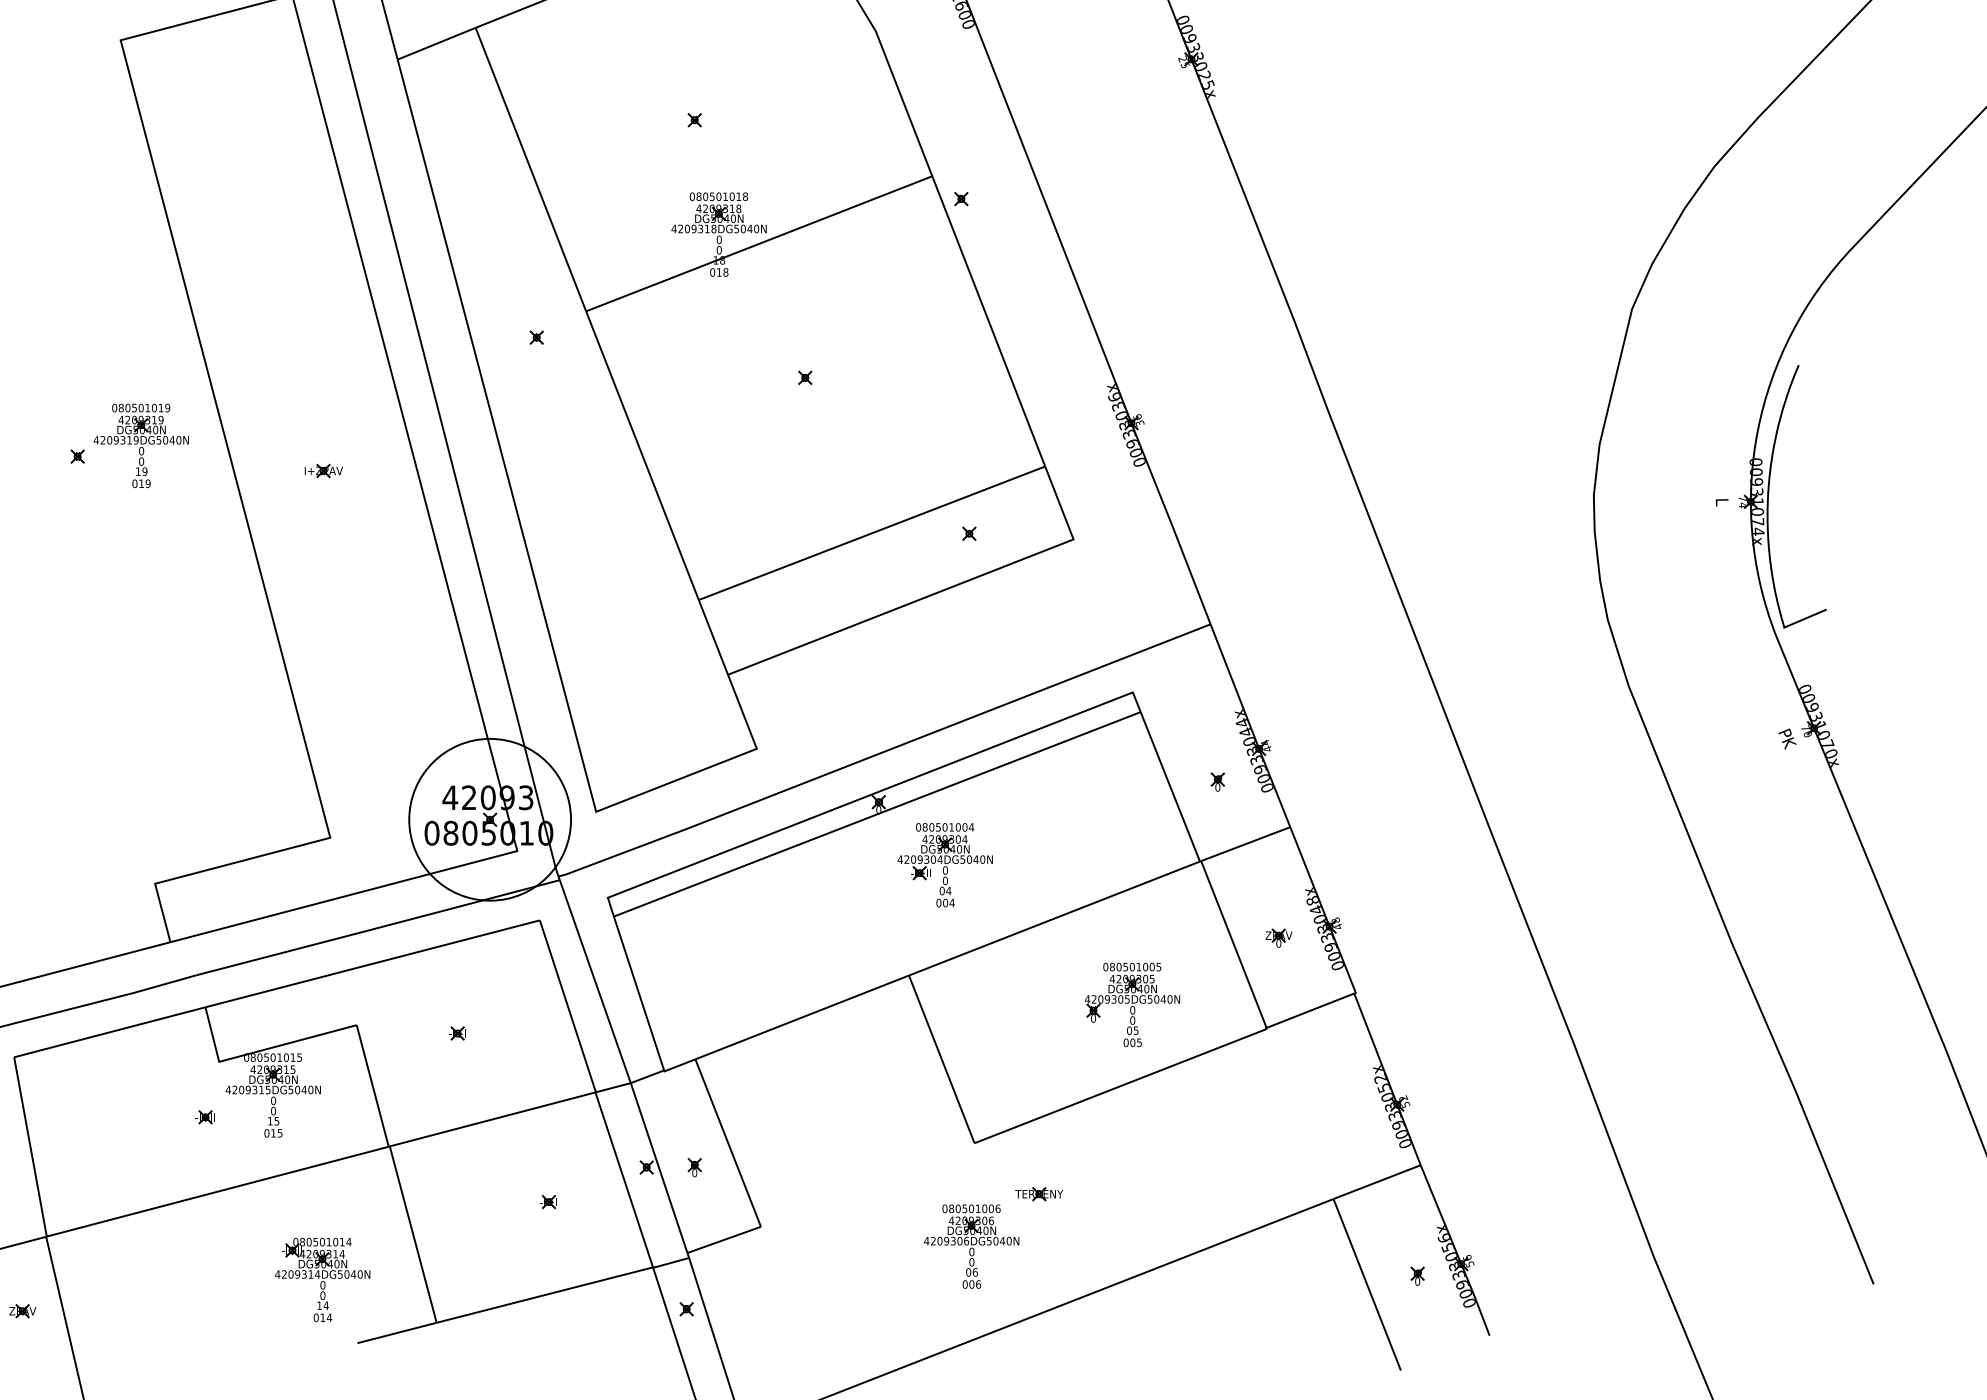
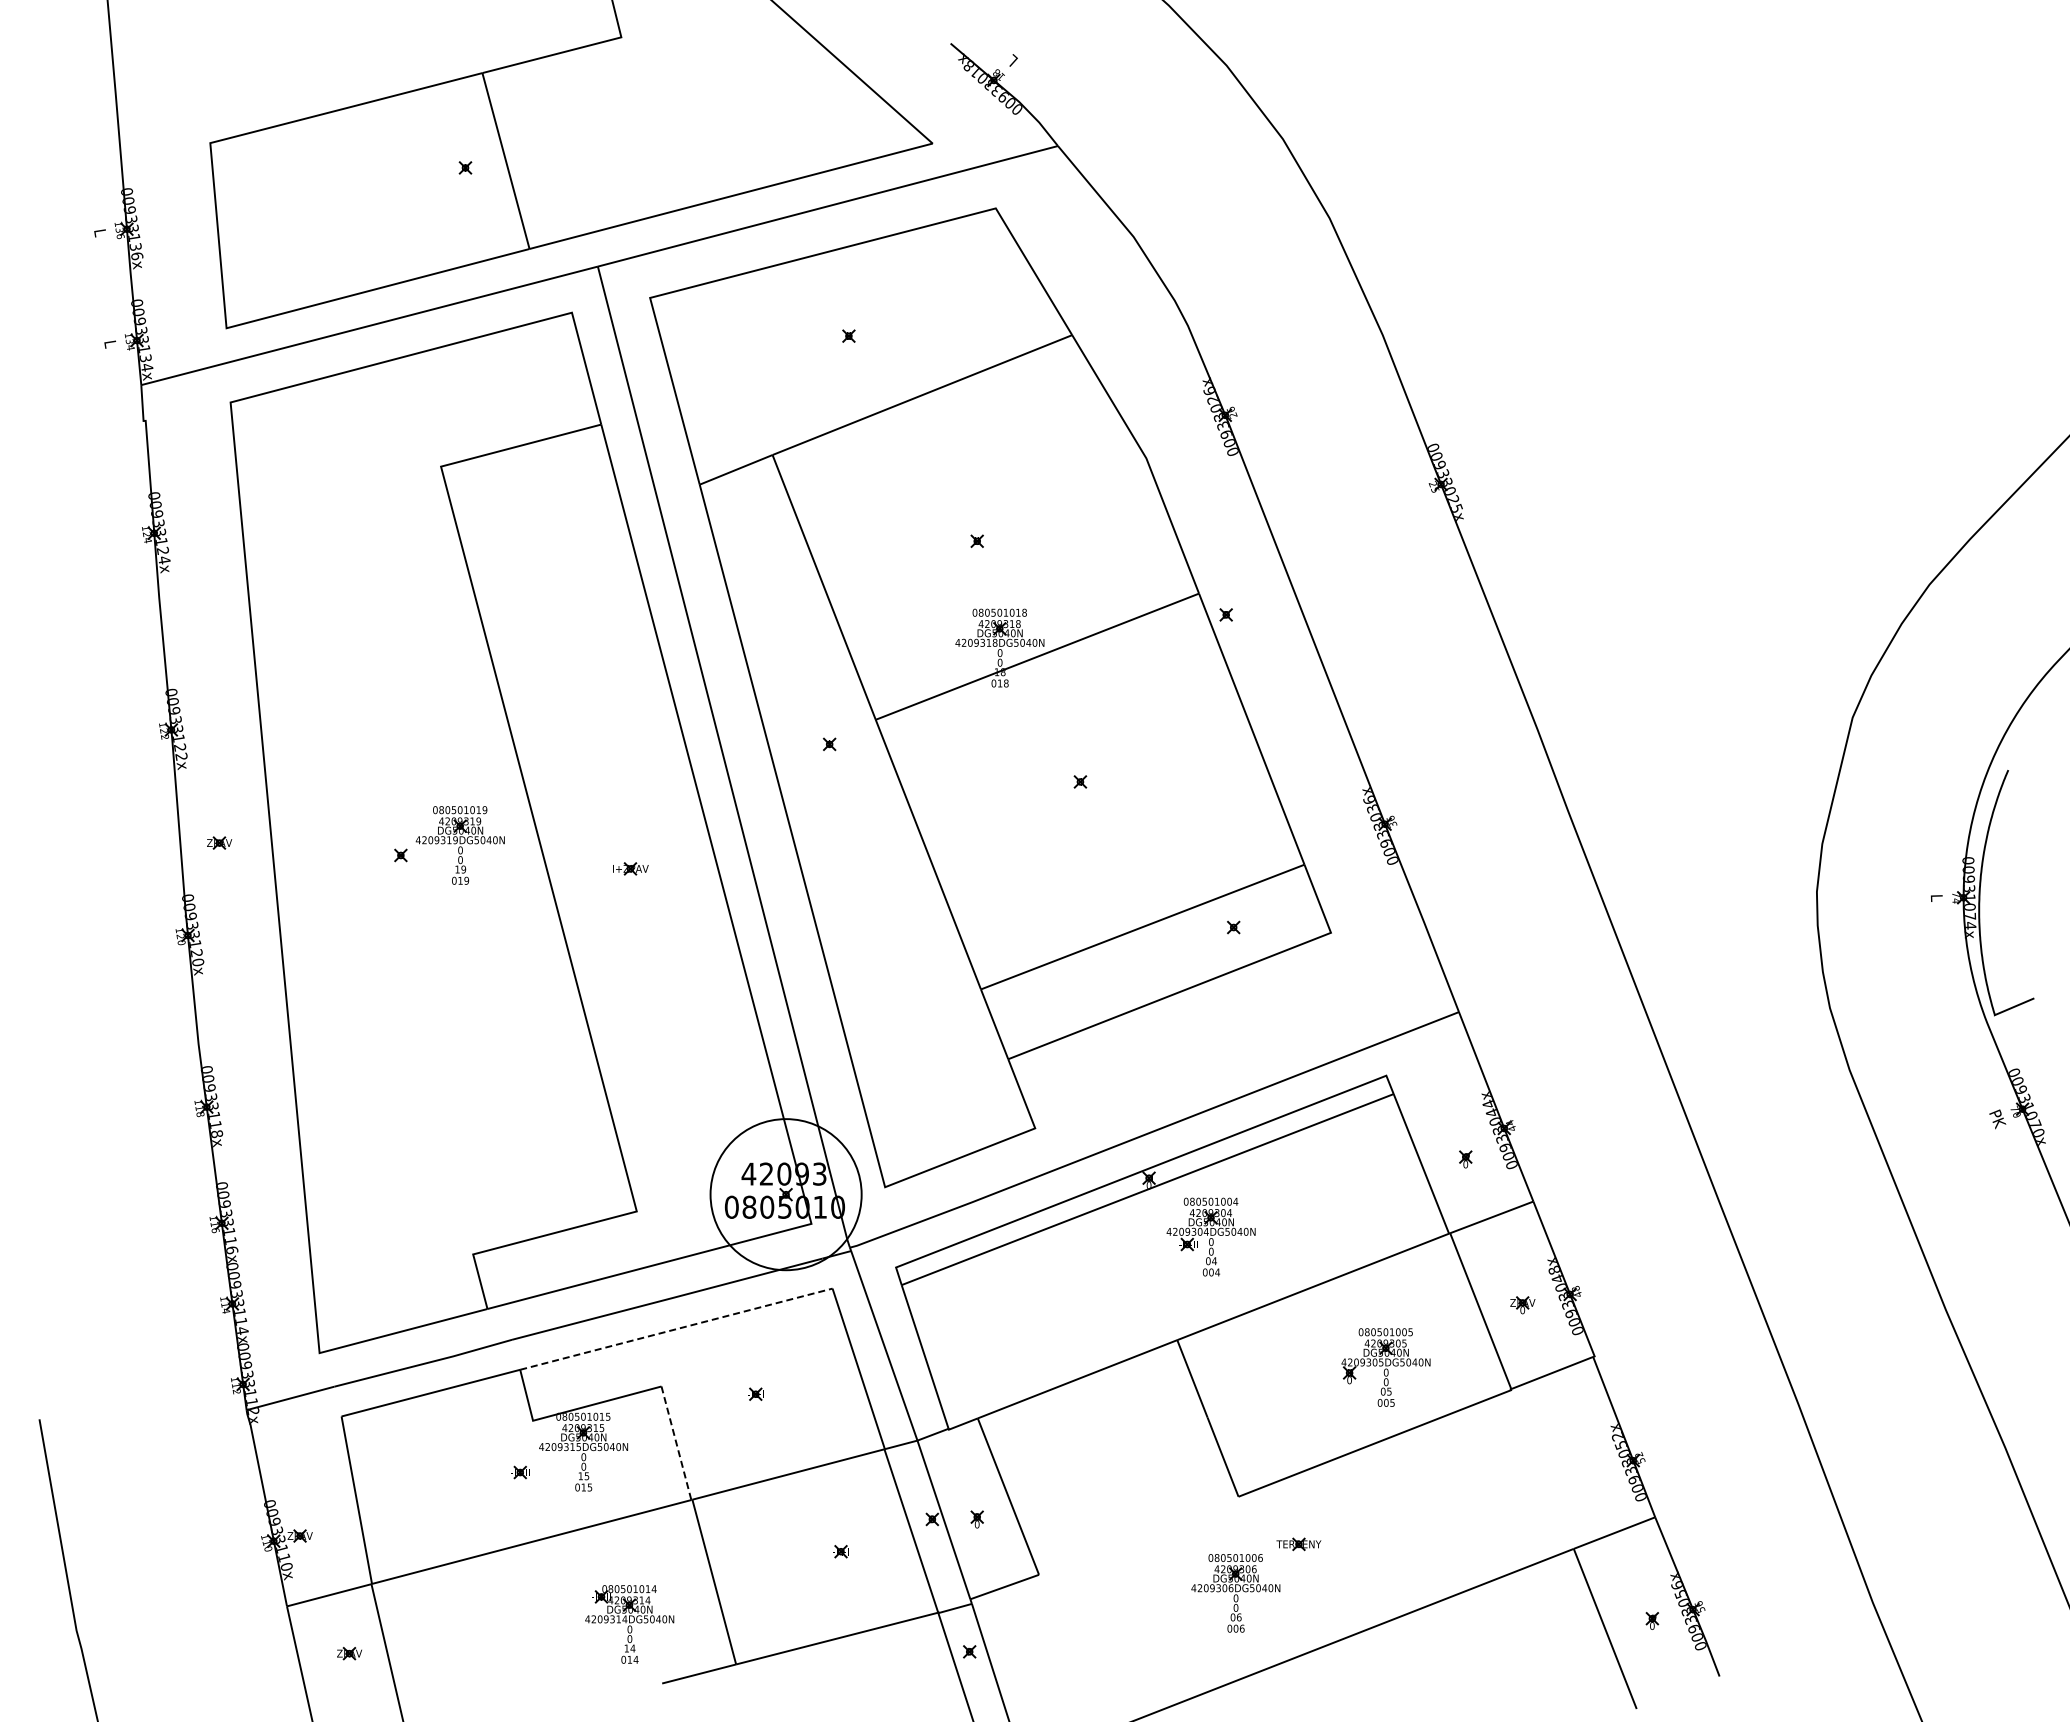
line: (372, 964) -> (676, 1329), solid -> dashed
line: (372, 1086) -> (676, 1443), solid -> dashed

